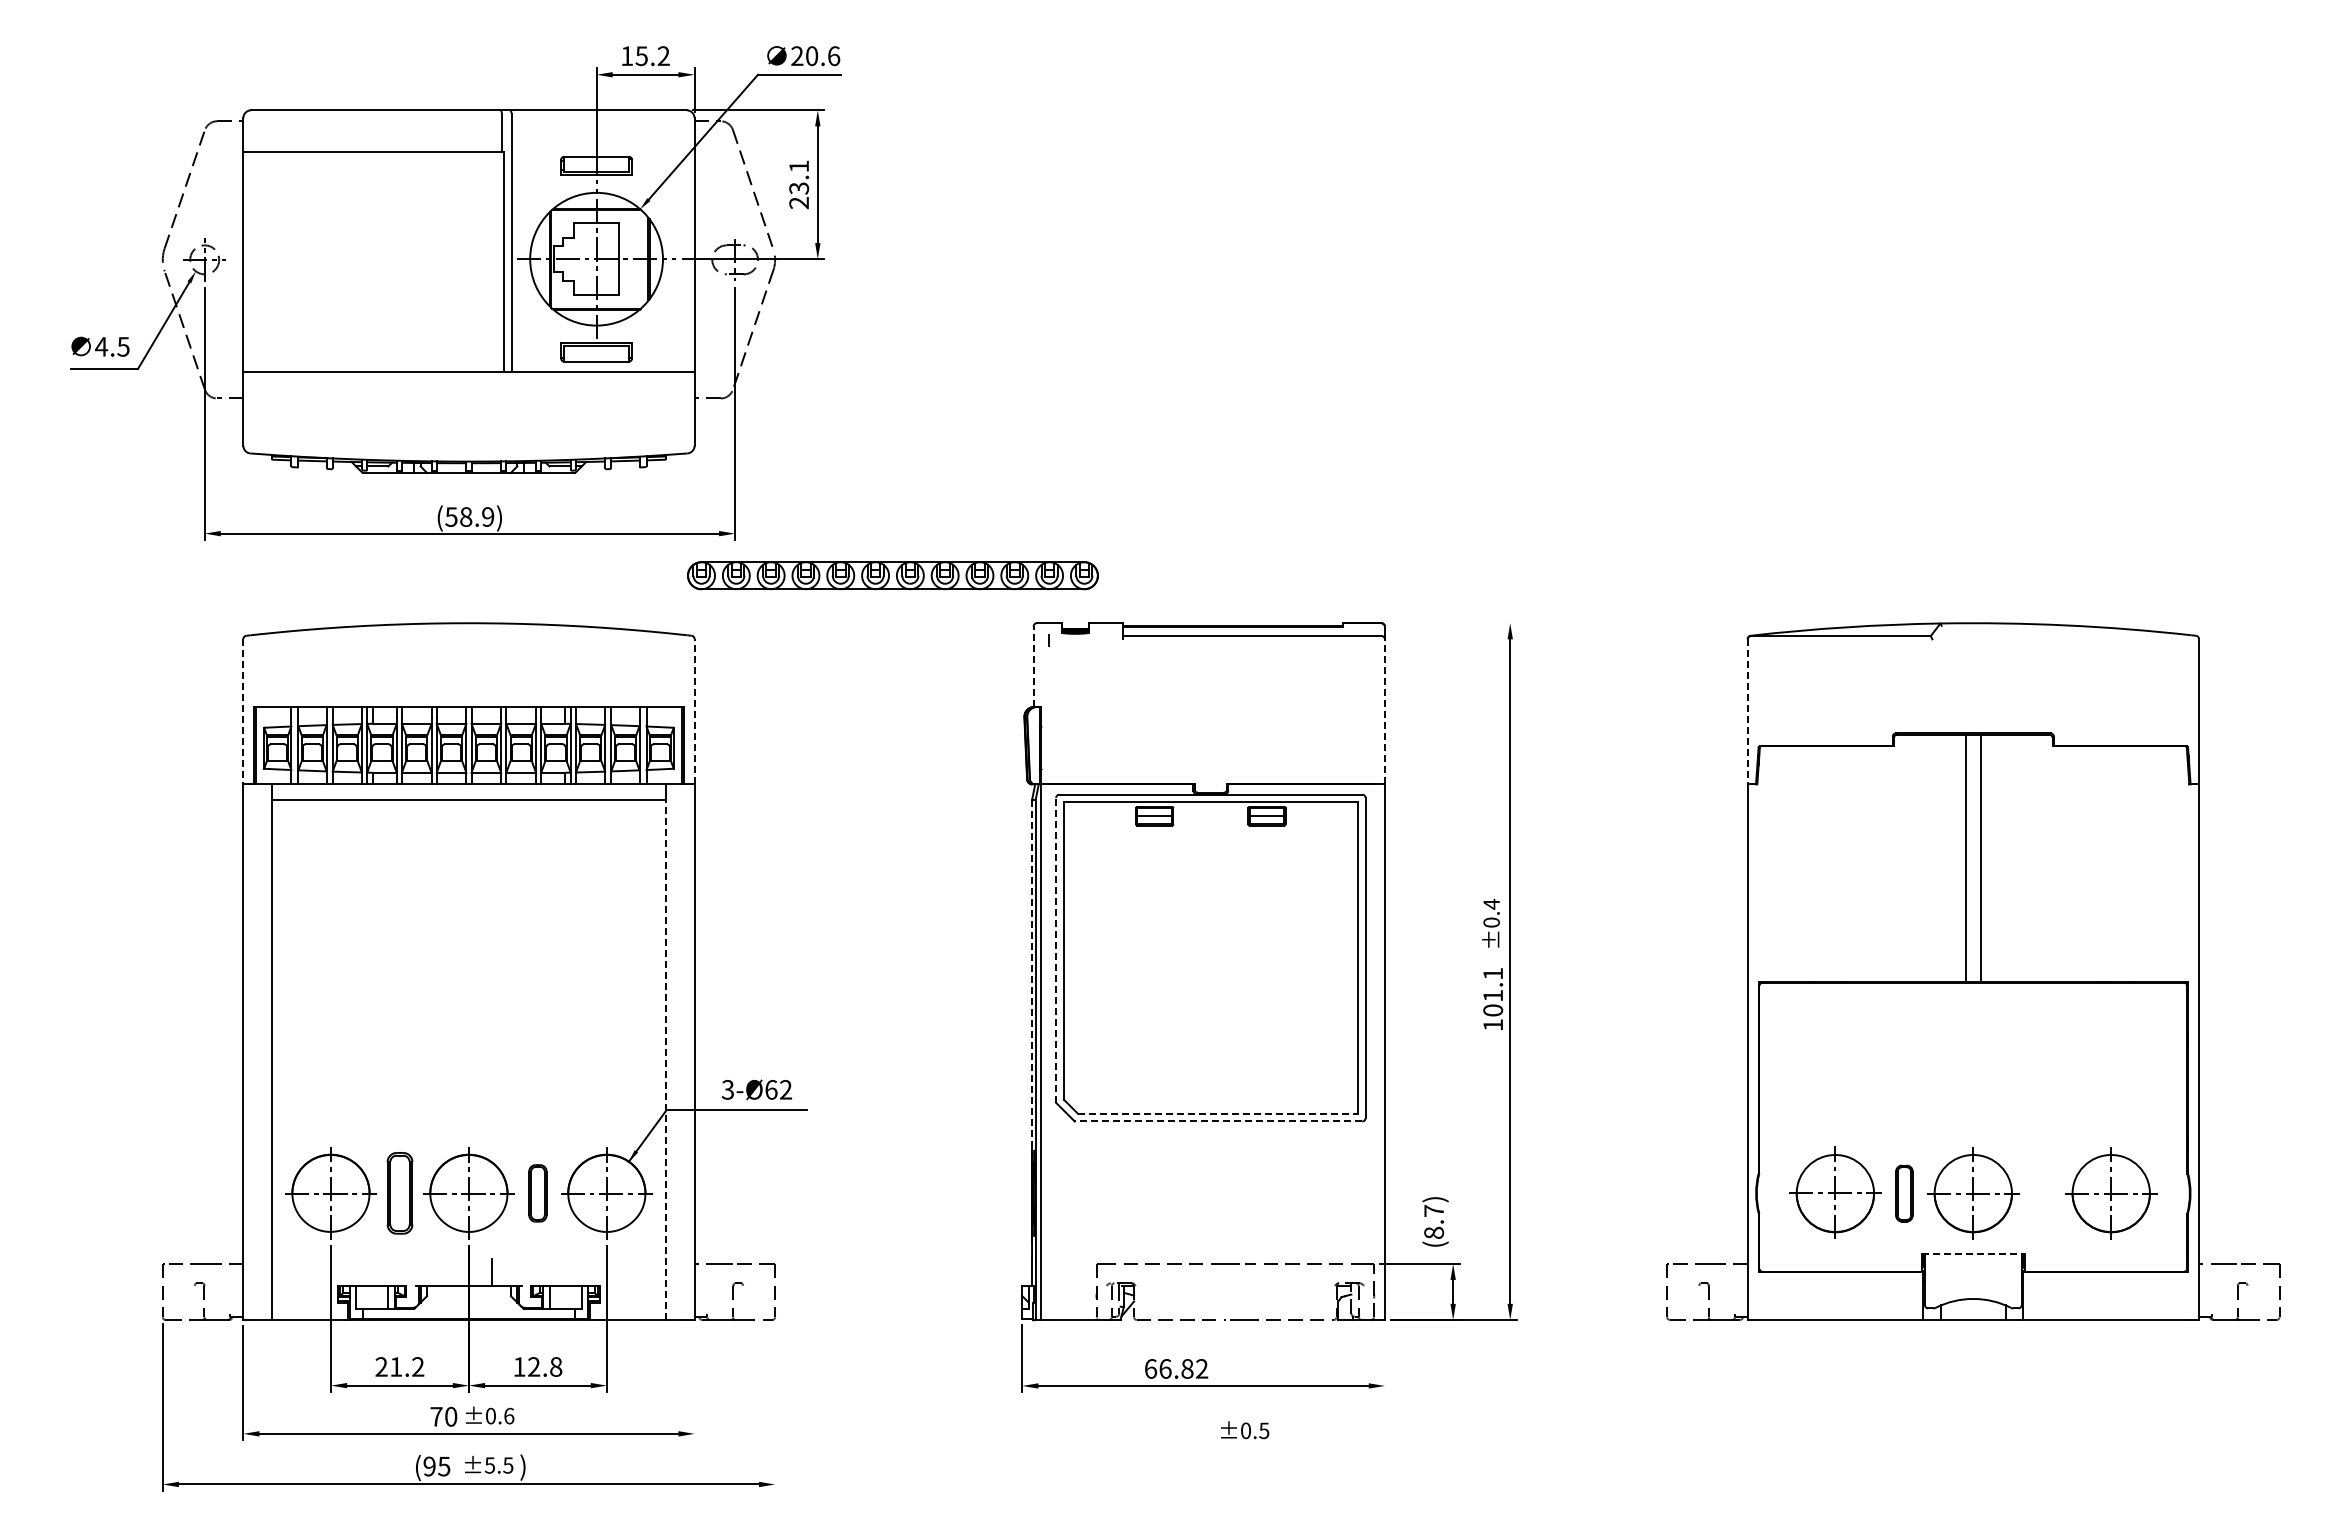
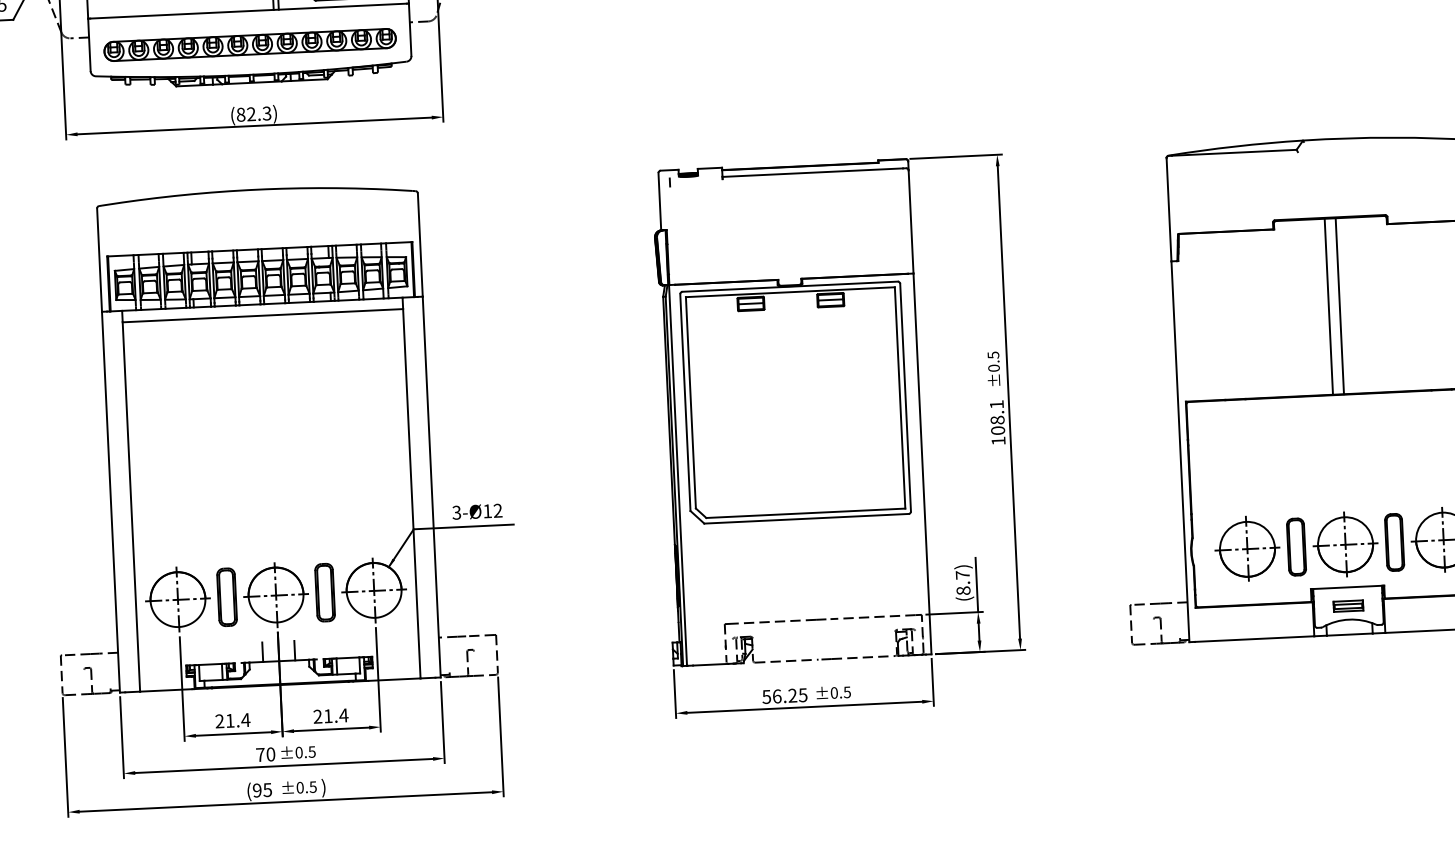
text: (469, 516) -> (253, 113), (58.9) -> (82.3)
part: (892, 575) -> (249, 44), moved
line: (1452, 623) -> (956, 156), added
line: (1033, 666) -> (659, 201), dashed -> solid
line: (243, 711) -> (99, 260), dashed -> solid
line: (694, 711) -> (420, 244), dashed -> solid
line: (1384, 711) -> (910, 221), dashed -> solid
line: (1747, 711) -> (1168, 209), dashed -> solid
text: (1491, 903) -> (993, 354), ±0.4 -> ±0.5
line: (1056, 949) -> (685, 401), dashed -> solid
line: (1031, 974) -> (668, 420), dashed -> solid
text: (1493, 995) -> (997, 420), 101.1 -> 108.1
line: (666, 1060) -> (412, 493), dashed -> solid
text: (771, 1089) -> (487, 511), 3-Ø62 -> 3-Ø12
line: (1217, 1113) -> (805, 513), dashed -> solid
line: (1218, 1121) -> (806, 518), dashed -> solid
part: (537, 1193) -> (324, 592), size x1.43
part: (1904, 1193) -> (1296, 546), size x1.43
part: (2042, 1193) -> (1394, 542), added
line: (1453, 1225) -> (977, 584), added
line: (1973, 1253) -> (1347, 587), dashed -> solid
line: (446, 1272) -> (262, 652), added
part: (1973, 1279) -> (1348, 605), added
line: (1384, 1359) -> (932, 682), added
text: (417, 1366) -> (245, 719), 21.2 -> 21.4
text: (537, 1366) -> (330, 715), 12.8 -> 21.4
text: (1176, 1368) -> (784, 695), 66.82 -> 56.25
line: (694, 1383) -> (442, 722), added
line: (775, 1406) -> (501, 736), added
text: (509, 1415) -> (312, 751), ±0.6 -> ±0.5
text: (1245, 1430) -> (833, 692), moved
text: (489, 1465) -> (299, 787), ±5.5 -> ±0.5

